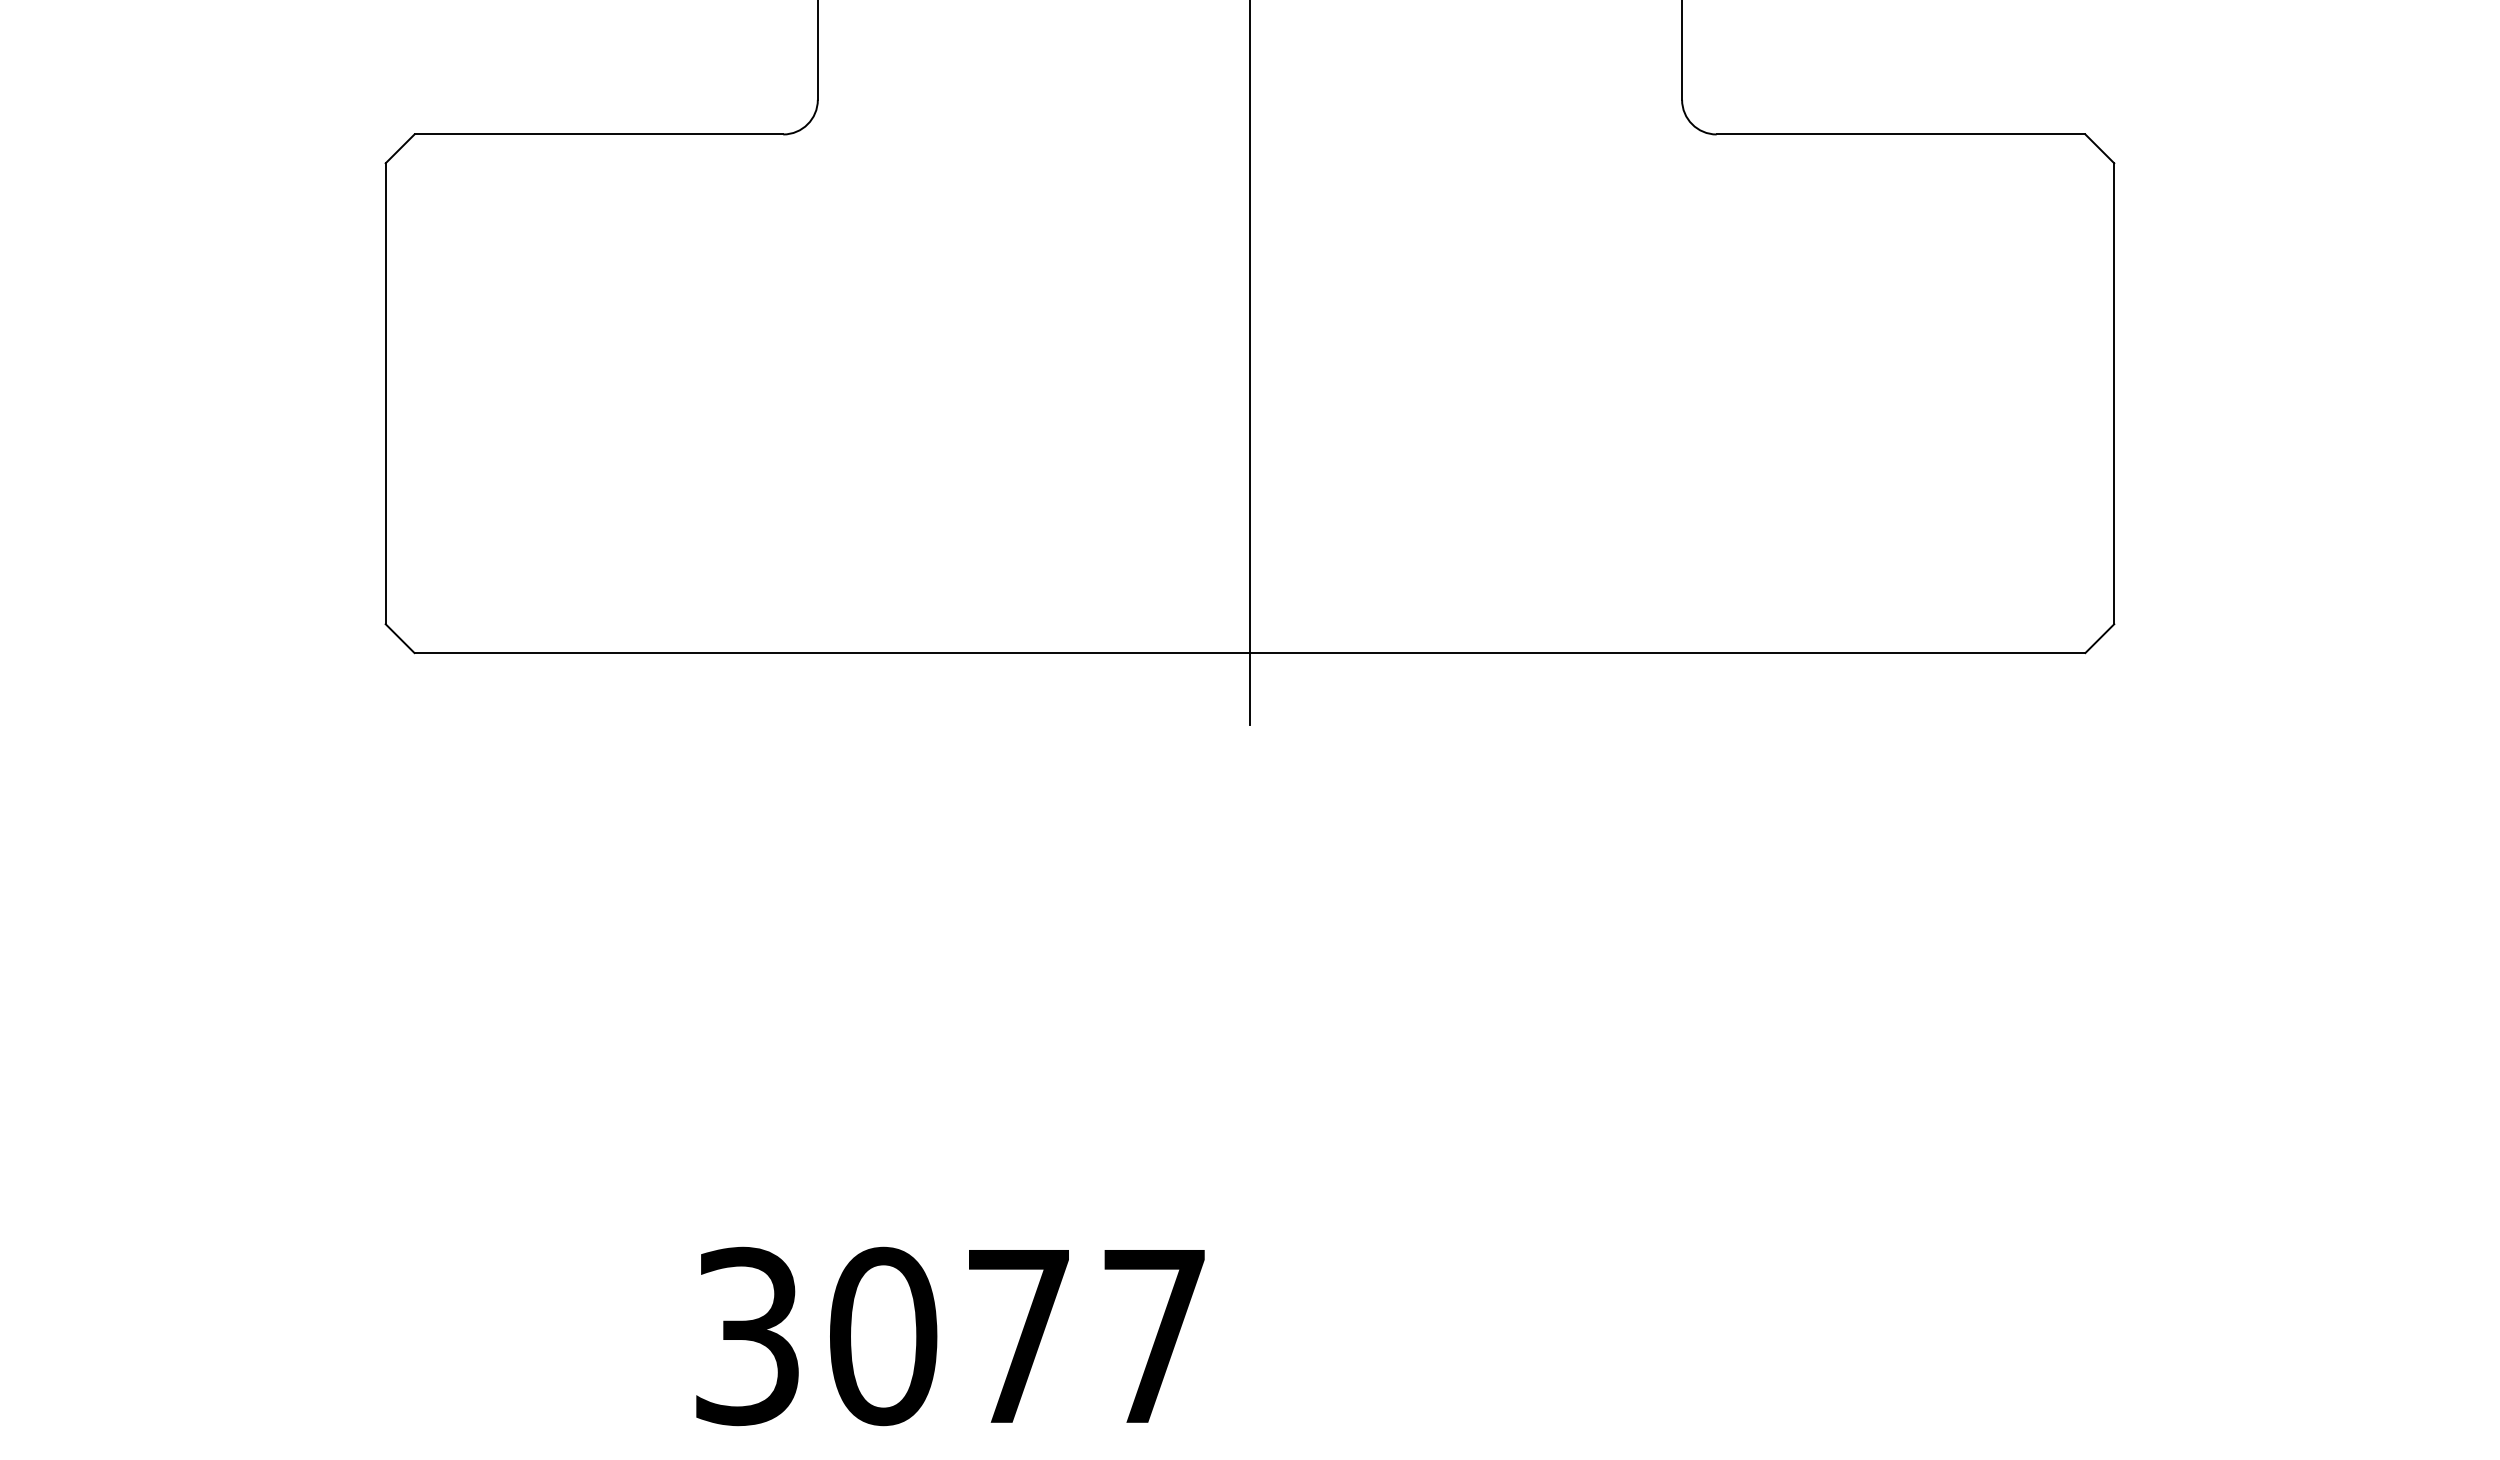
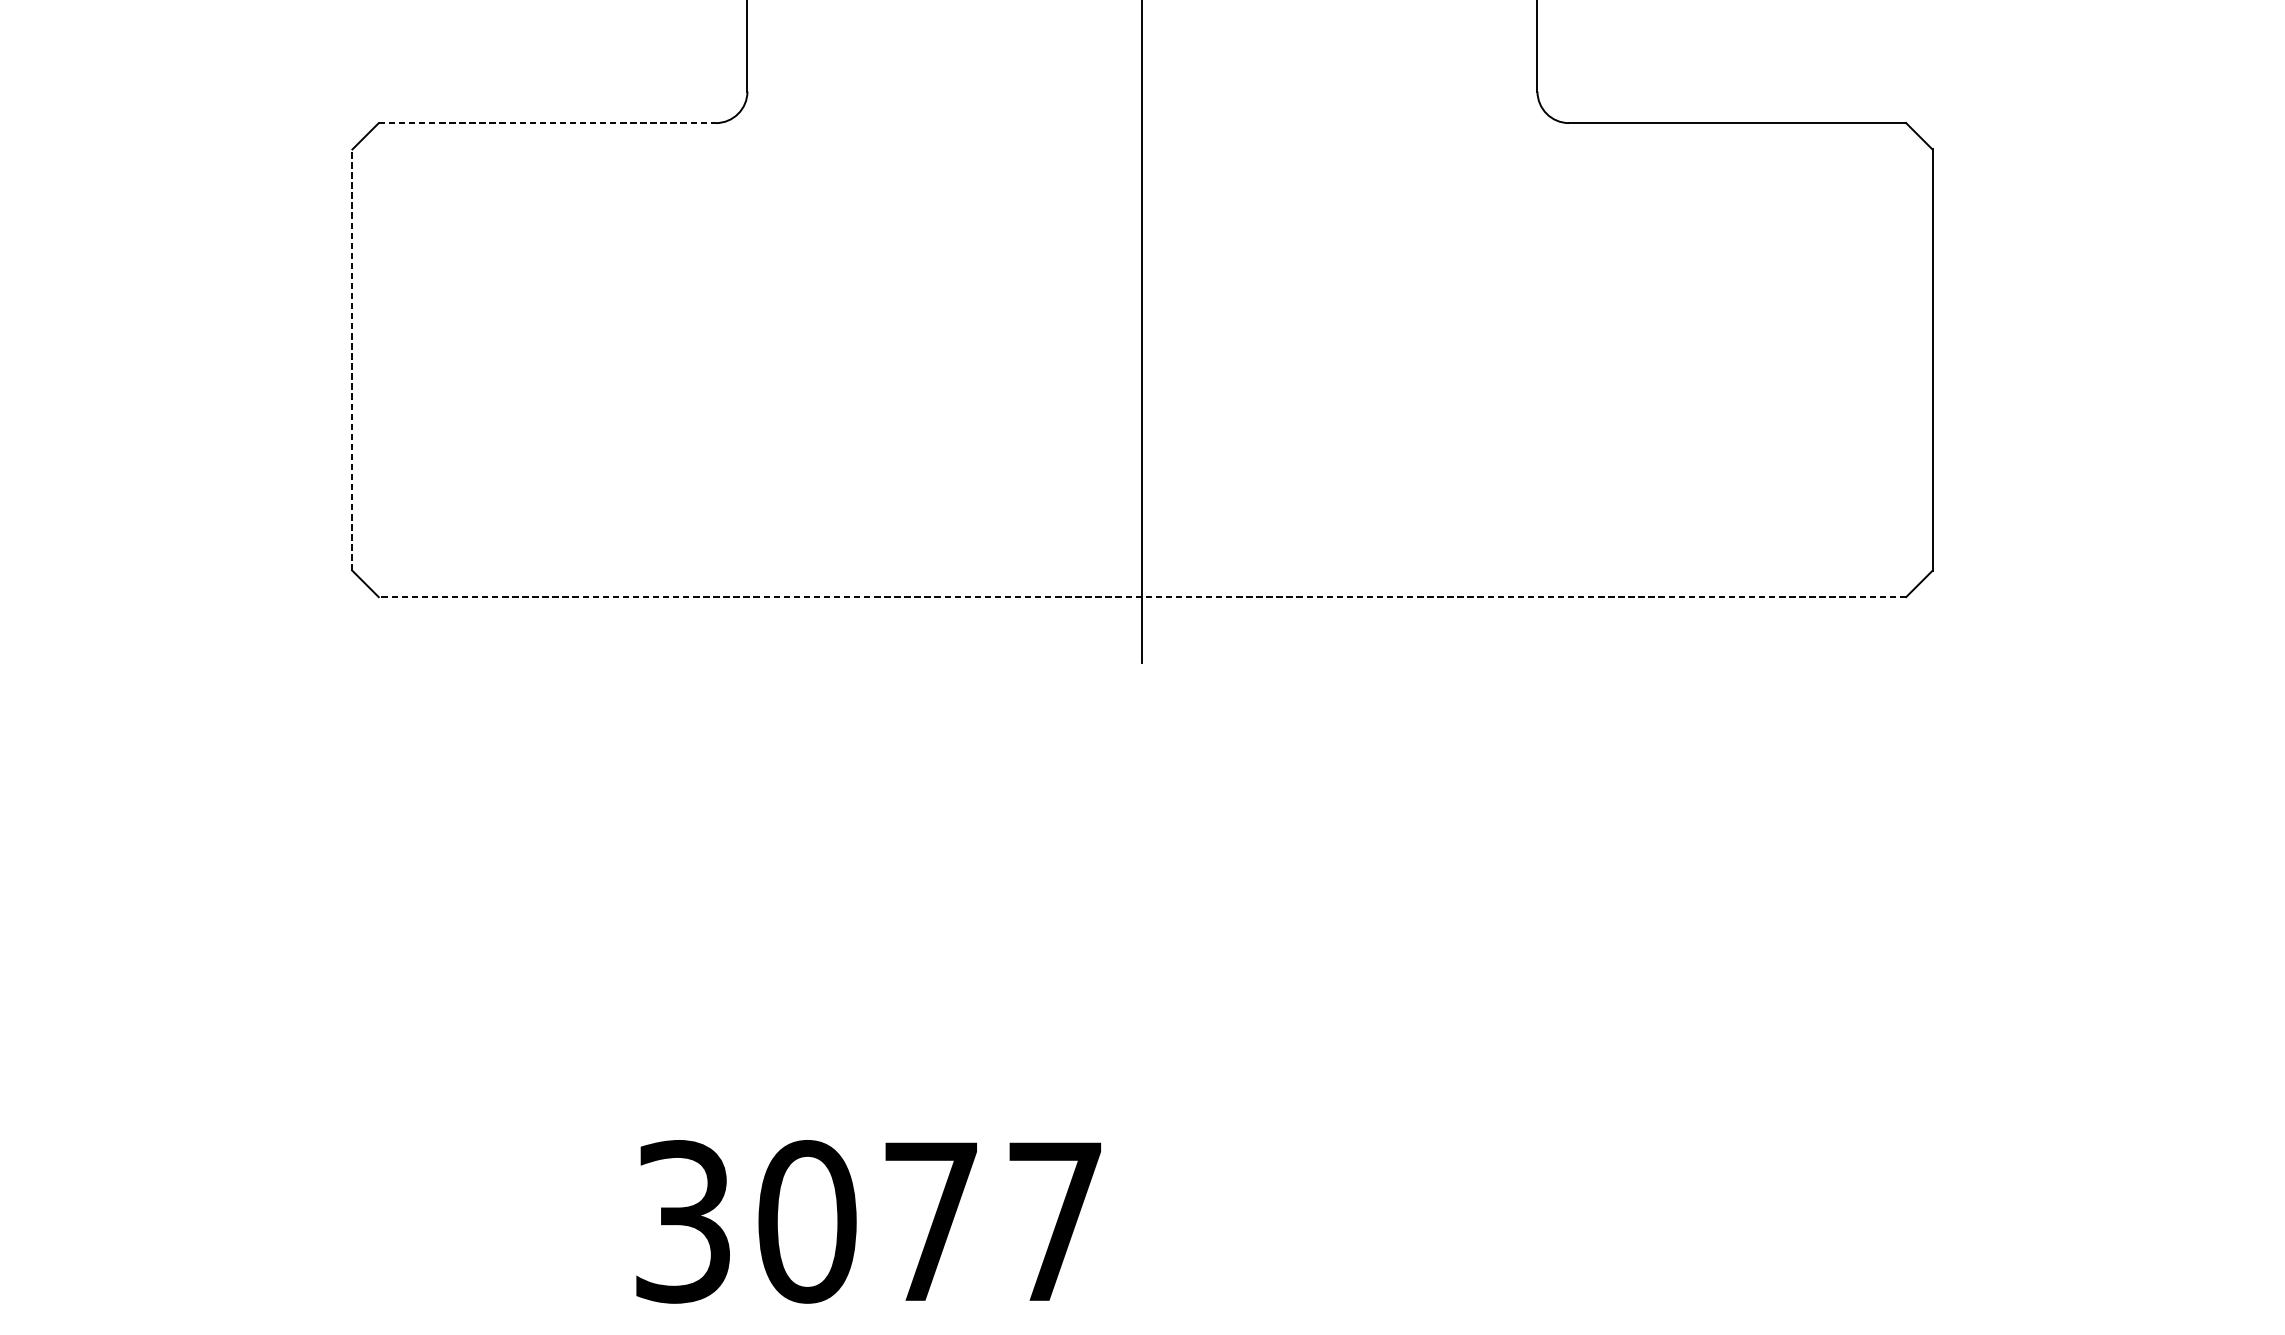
line: (599, 134) -> (547, 123), solid -> dashed
line: (385, 393) -> (352, 359), solid -> dashed
line: (1249, 653) -> (1142, 597), solid -> dashed

